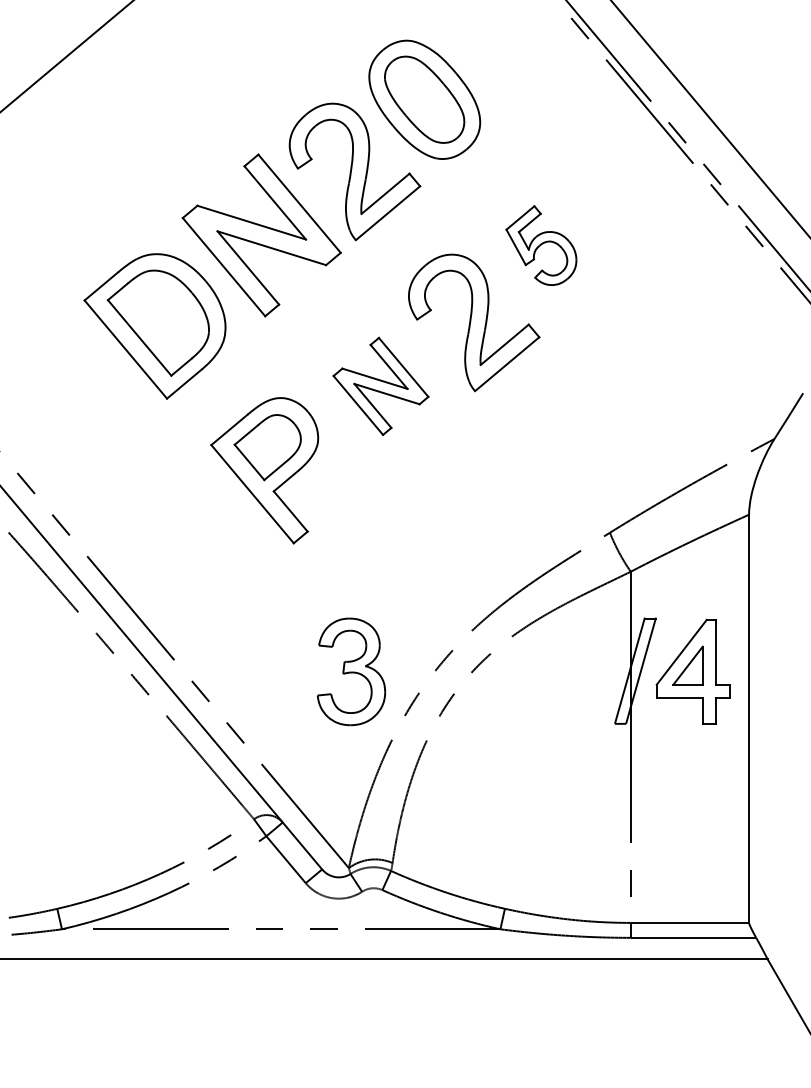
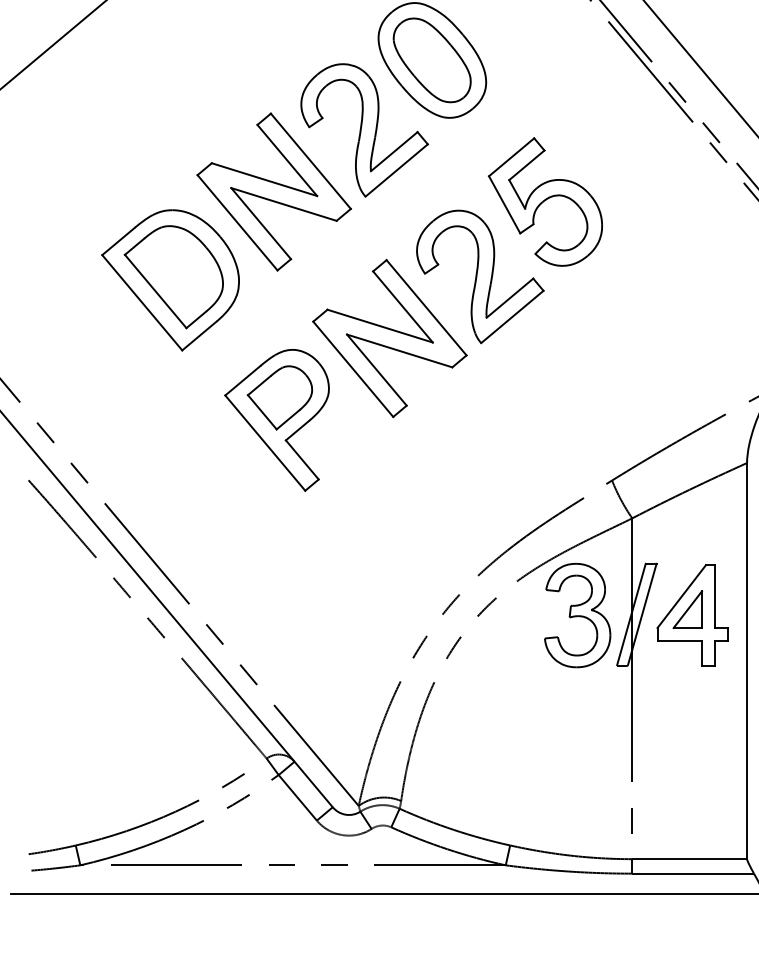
part: (541, 245) -> (545, 201), size x1.67
part: (380, 386) -> (389, 338), size x1.67
part: (351, 671) -> (577, 615), moved

